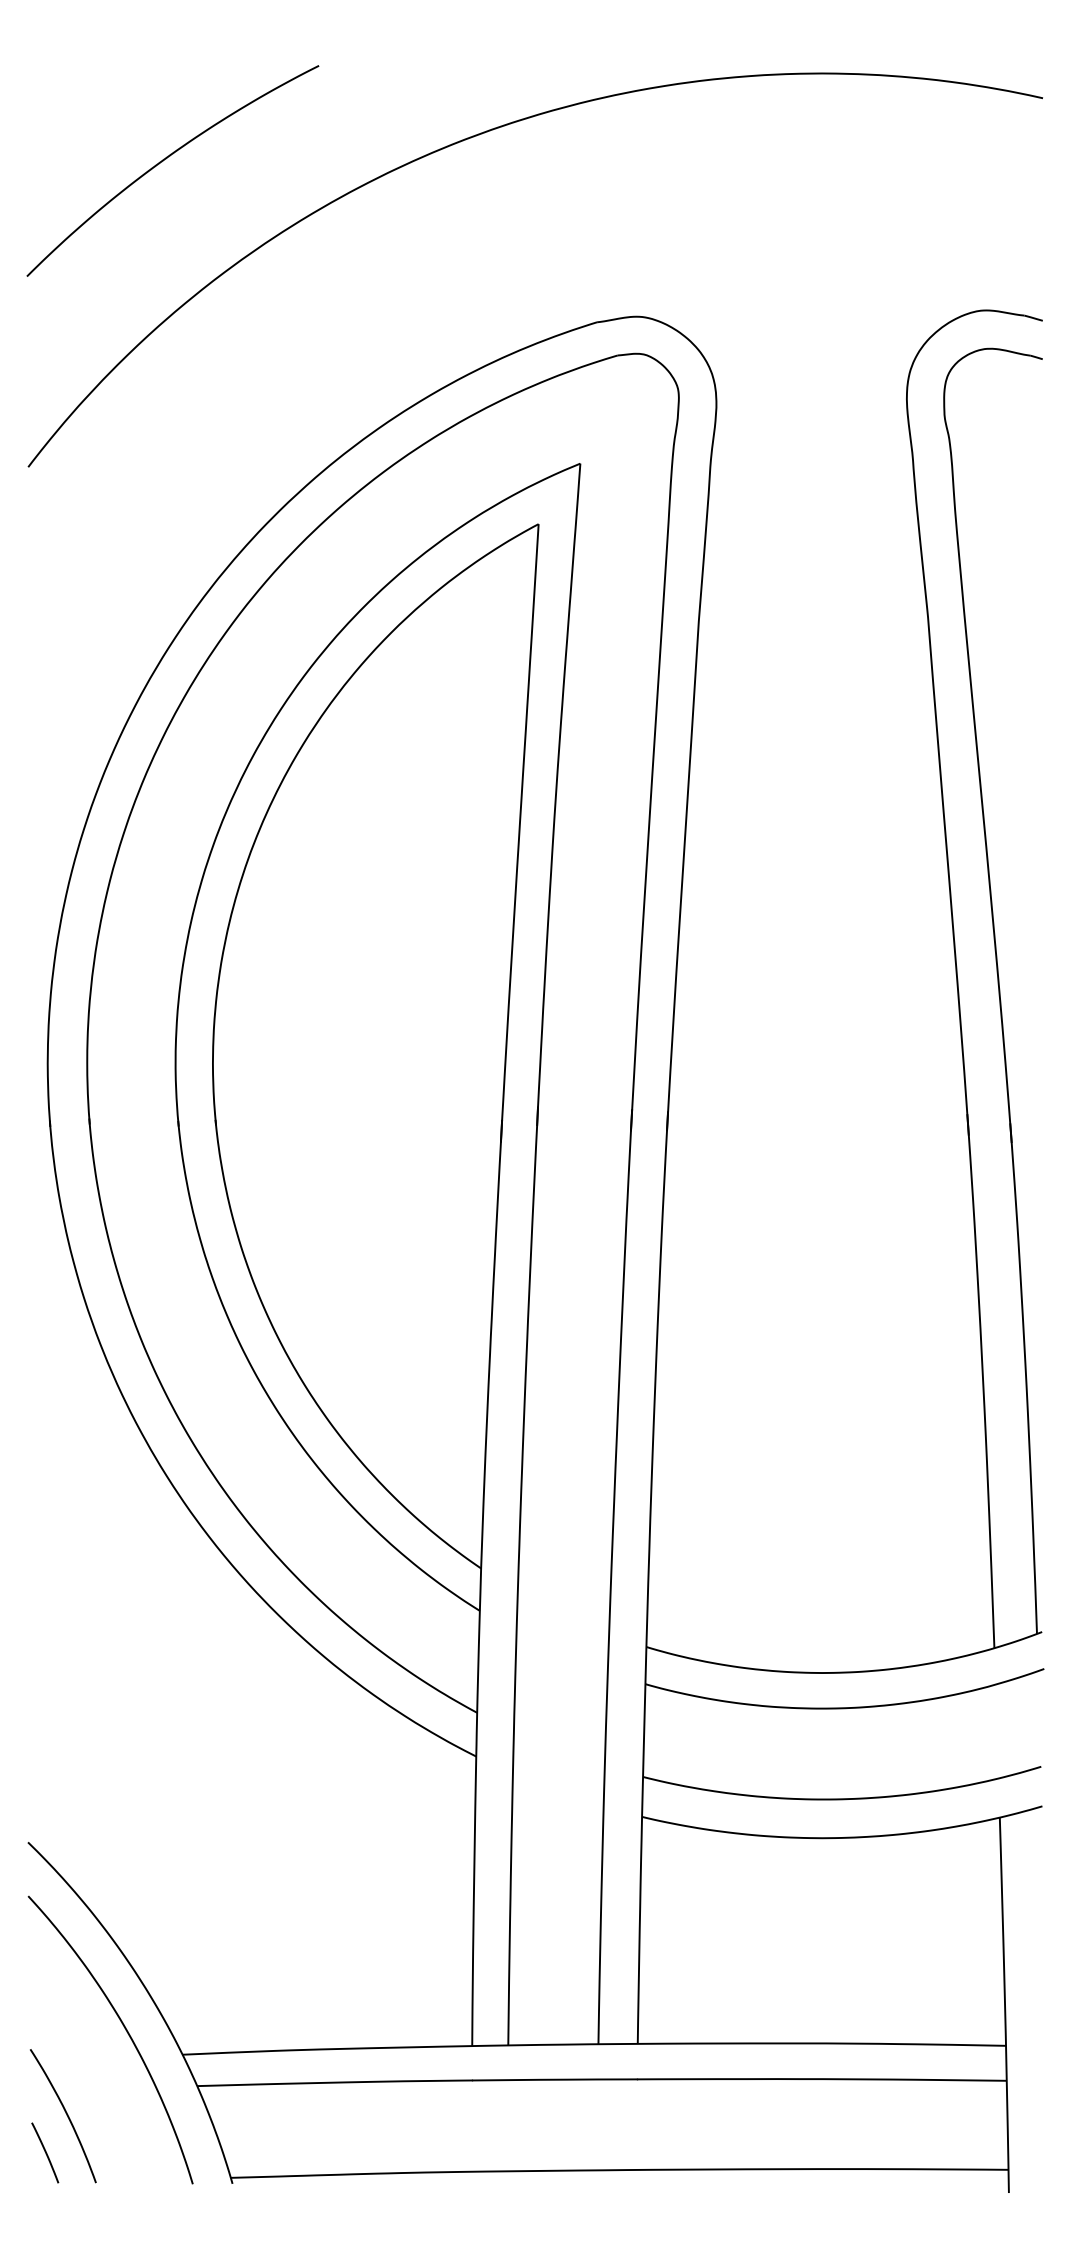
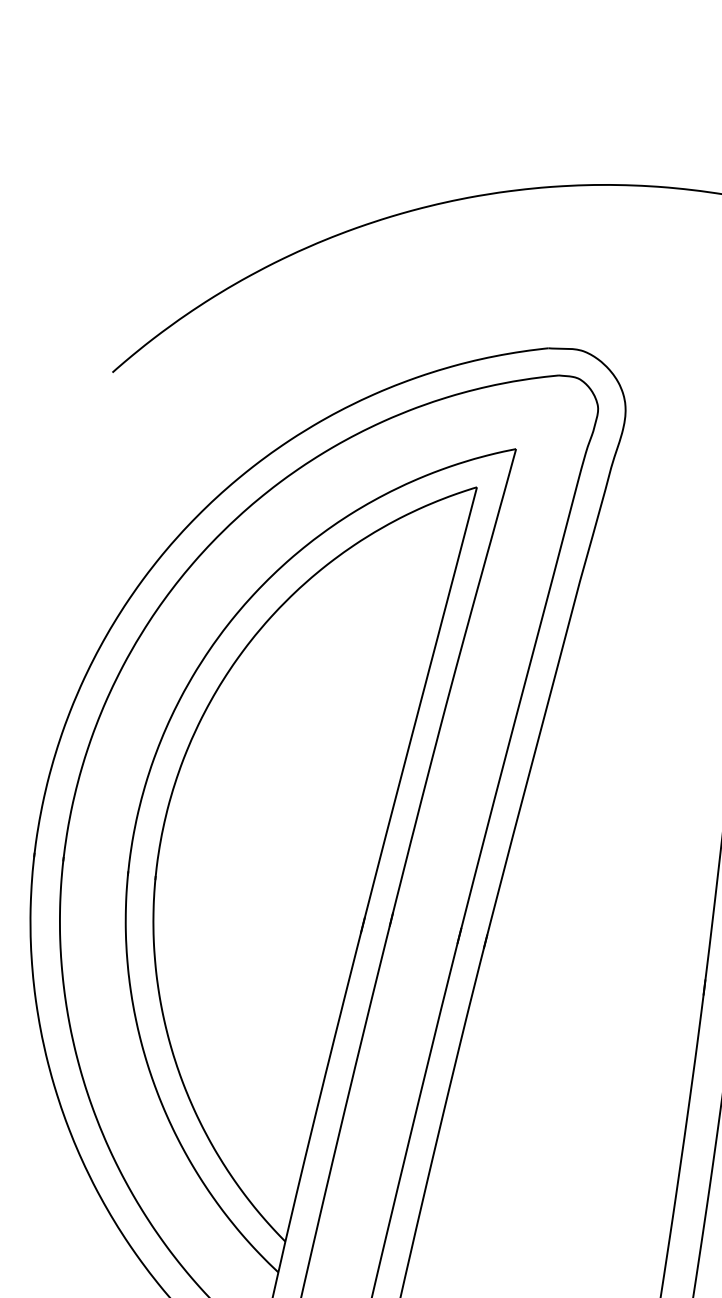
curve: (166, 159) -> (257, 167), removed

